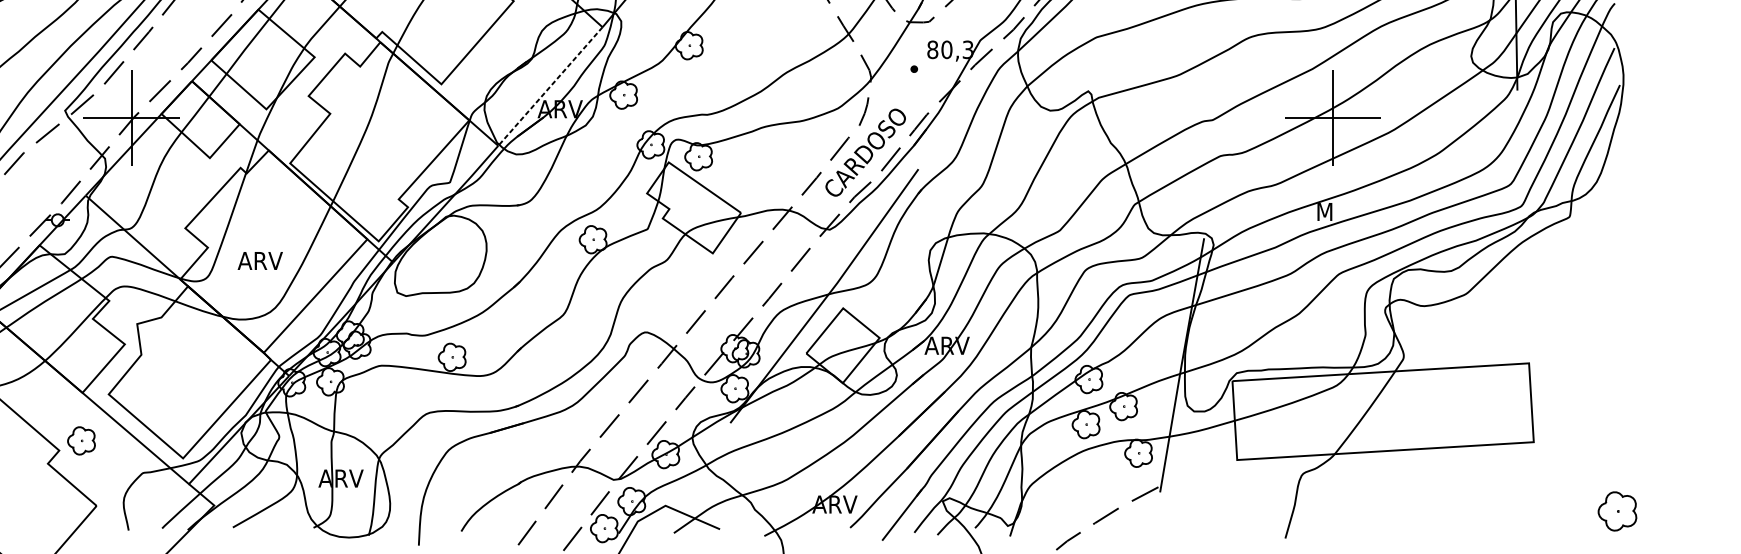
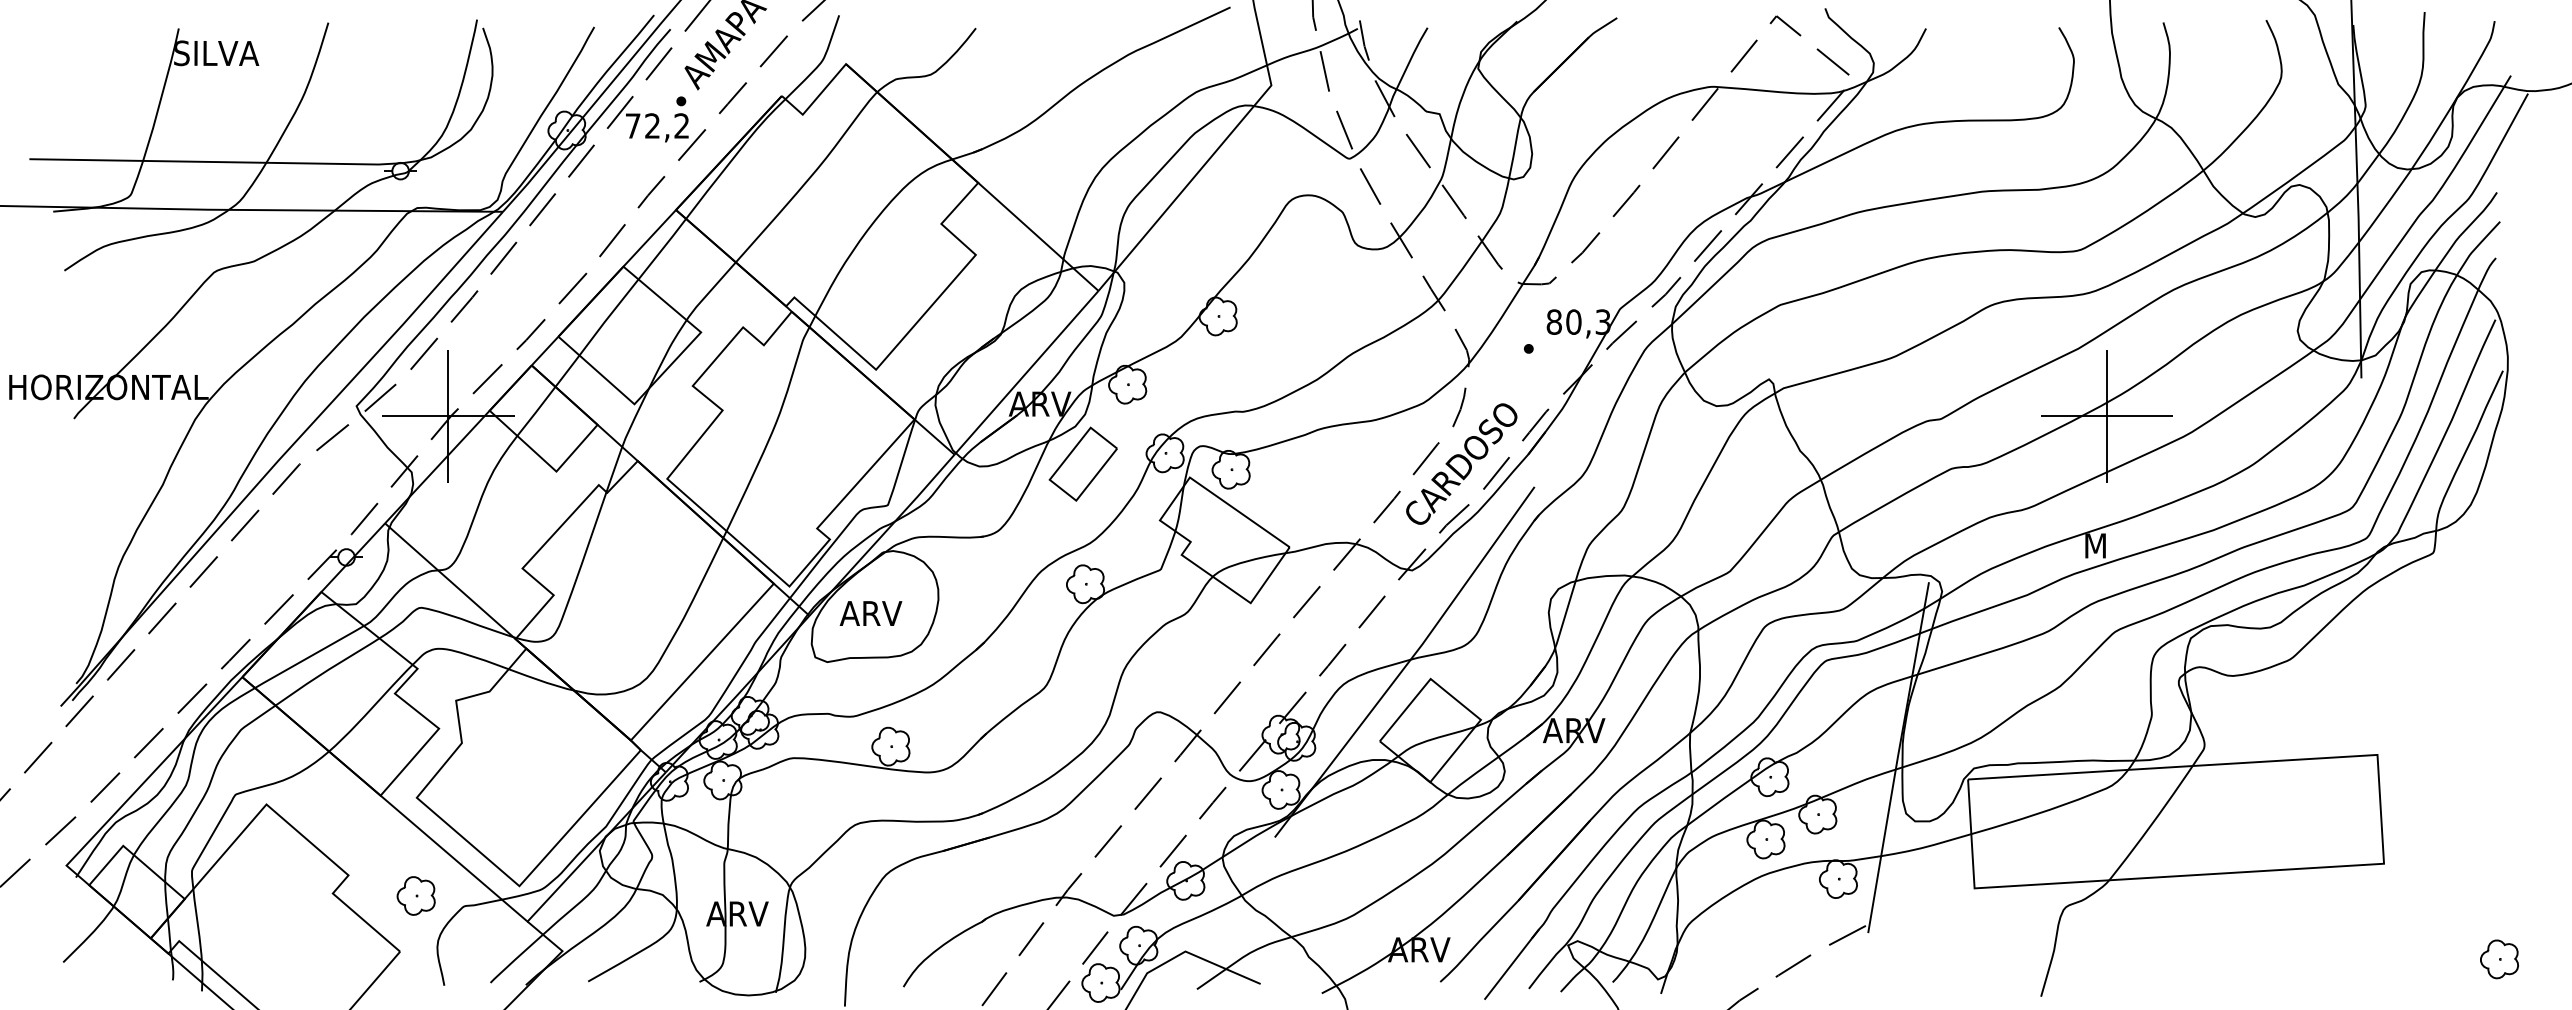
line: (550, 87) -> (1026, 373), dashed -> solid
part: (590, 152) -> (1082, 463), added
text: (259, 260) -> (870, 613), moved
part: (81, 440) -> (415, 895), moved
part: (1617, 511) -> (2499, 959), size x0.71

